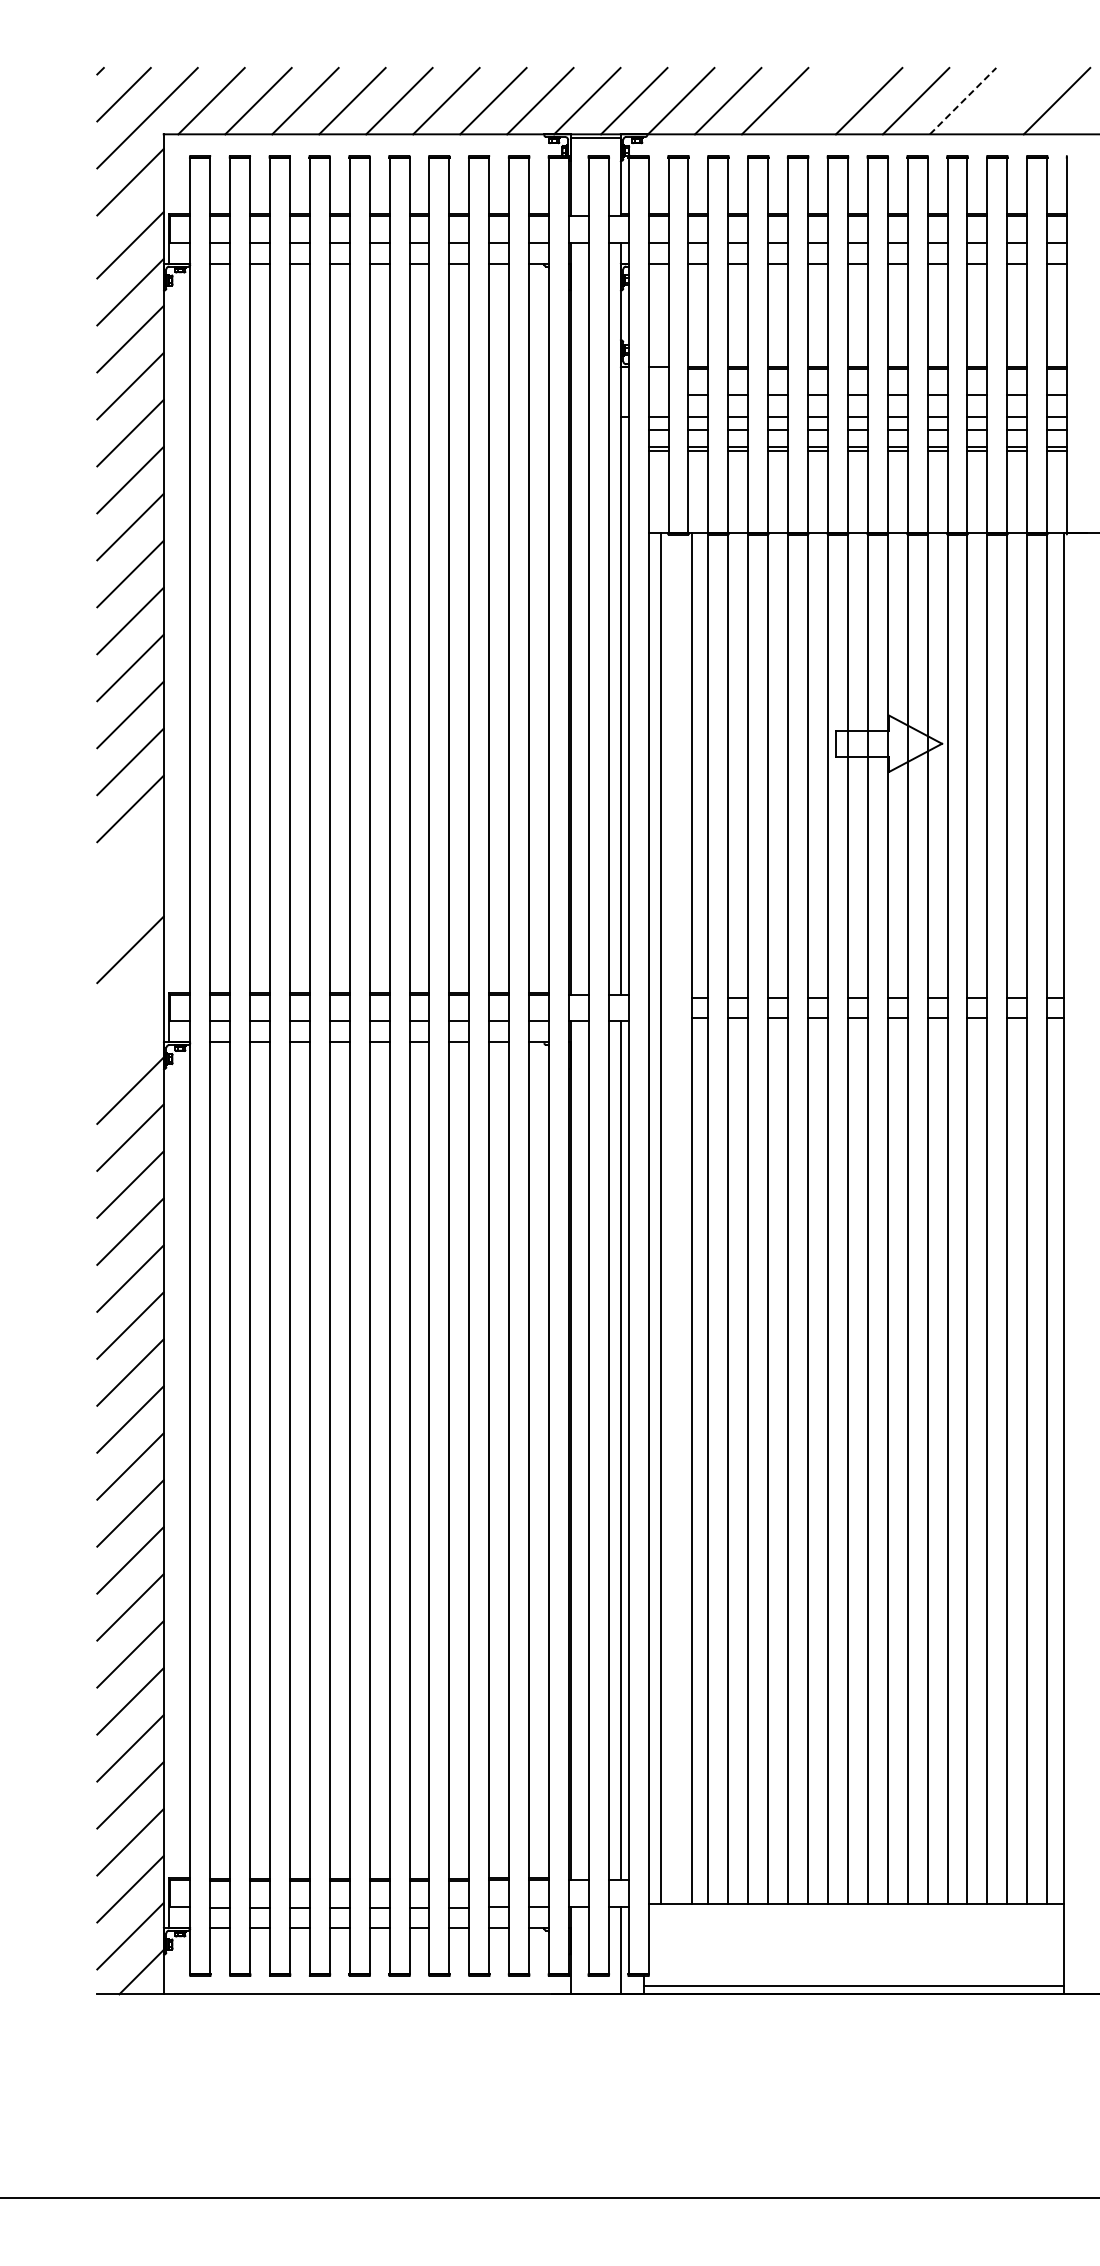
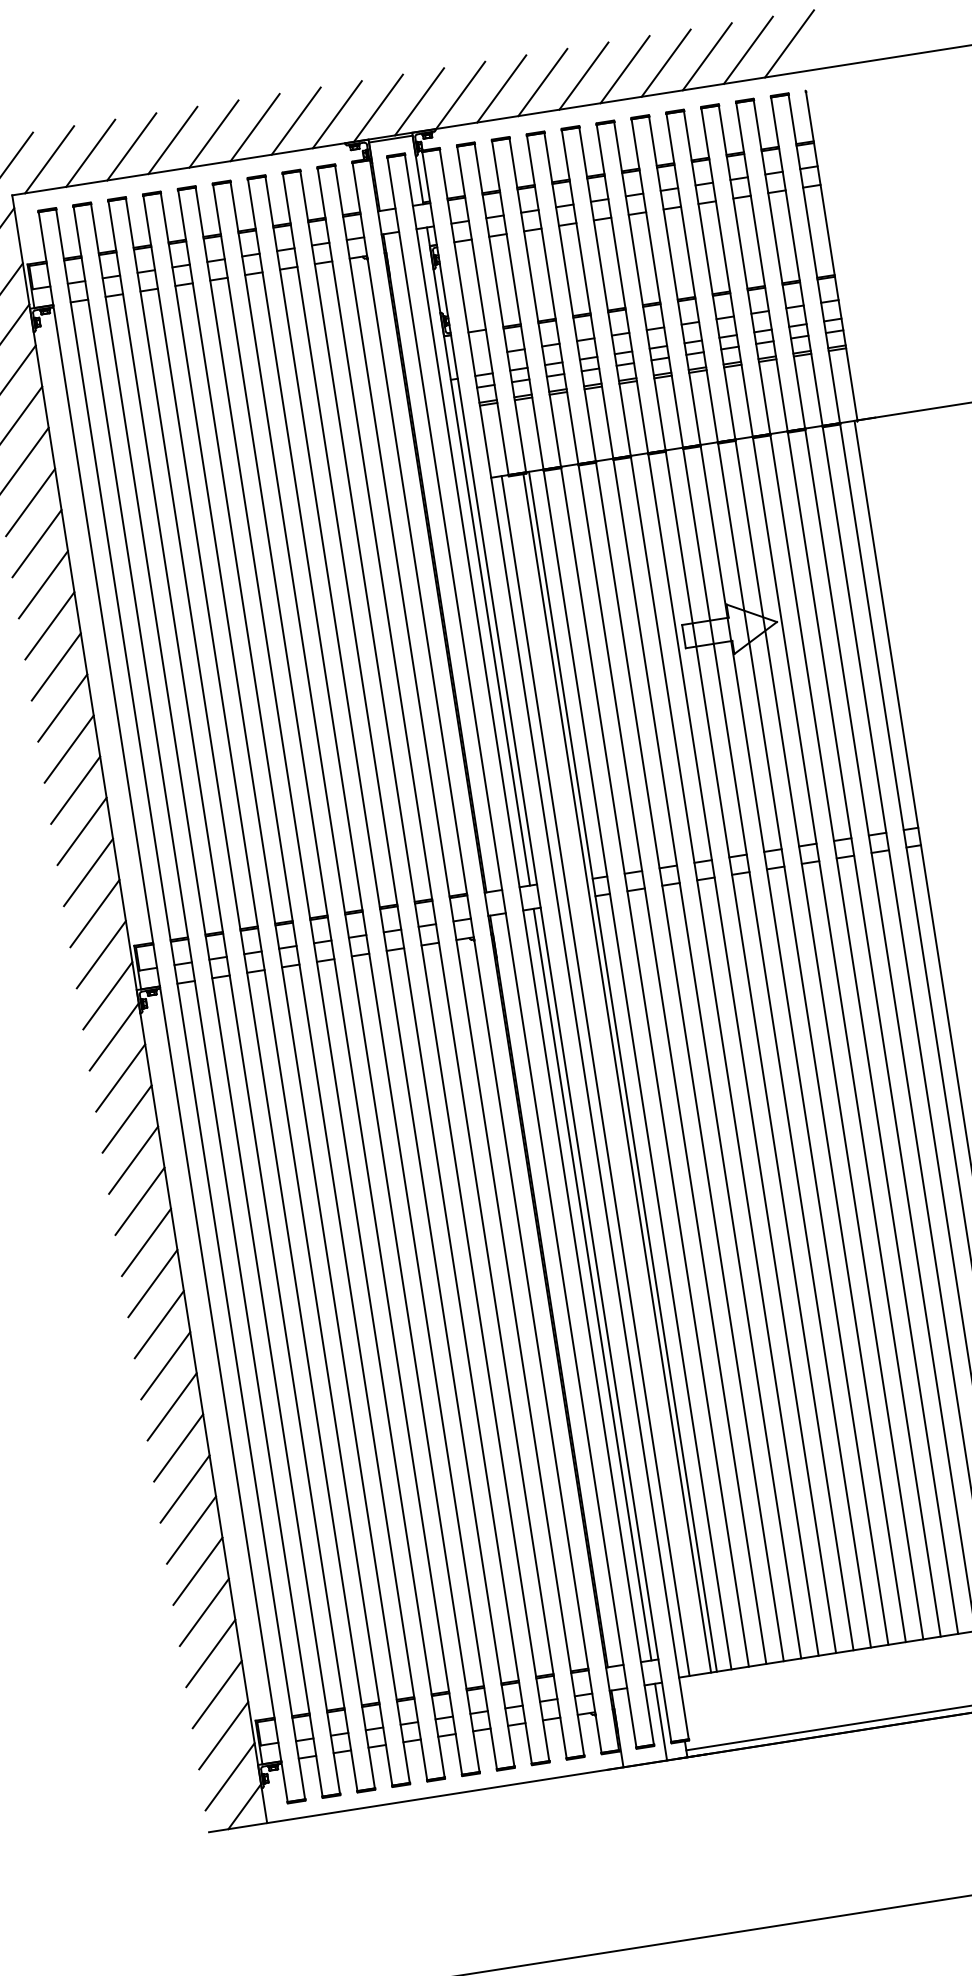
line: (821, 100) -> (583, 75), added
line: (1009, 100) -> (747, 49), added
line: (963, 101) -> (707, 57), dashed -> solid
line: (130, 855) -> (82, 831), added
line: (130, 902) -> (88, 872), added
line: (130, 996) -> (101, 954), added
line: (130, 1043) -> (107, 995), added
line: (685, 1219) -> (617, 1073), added

